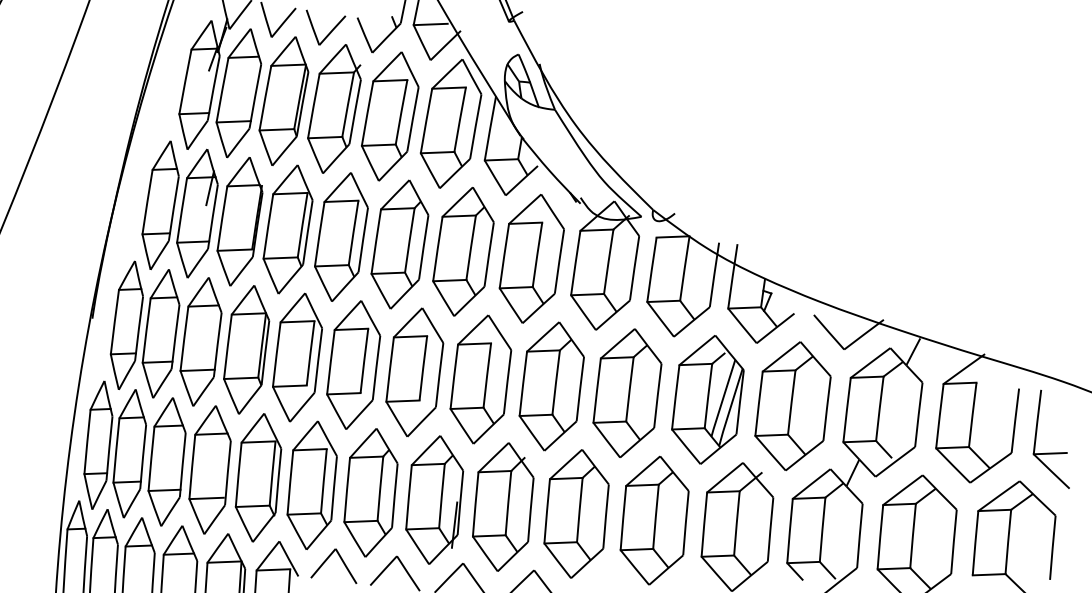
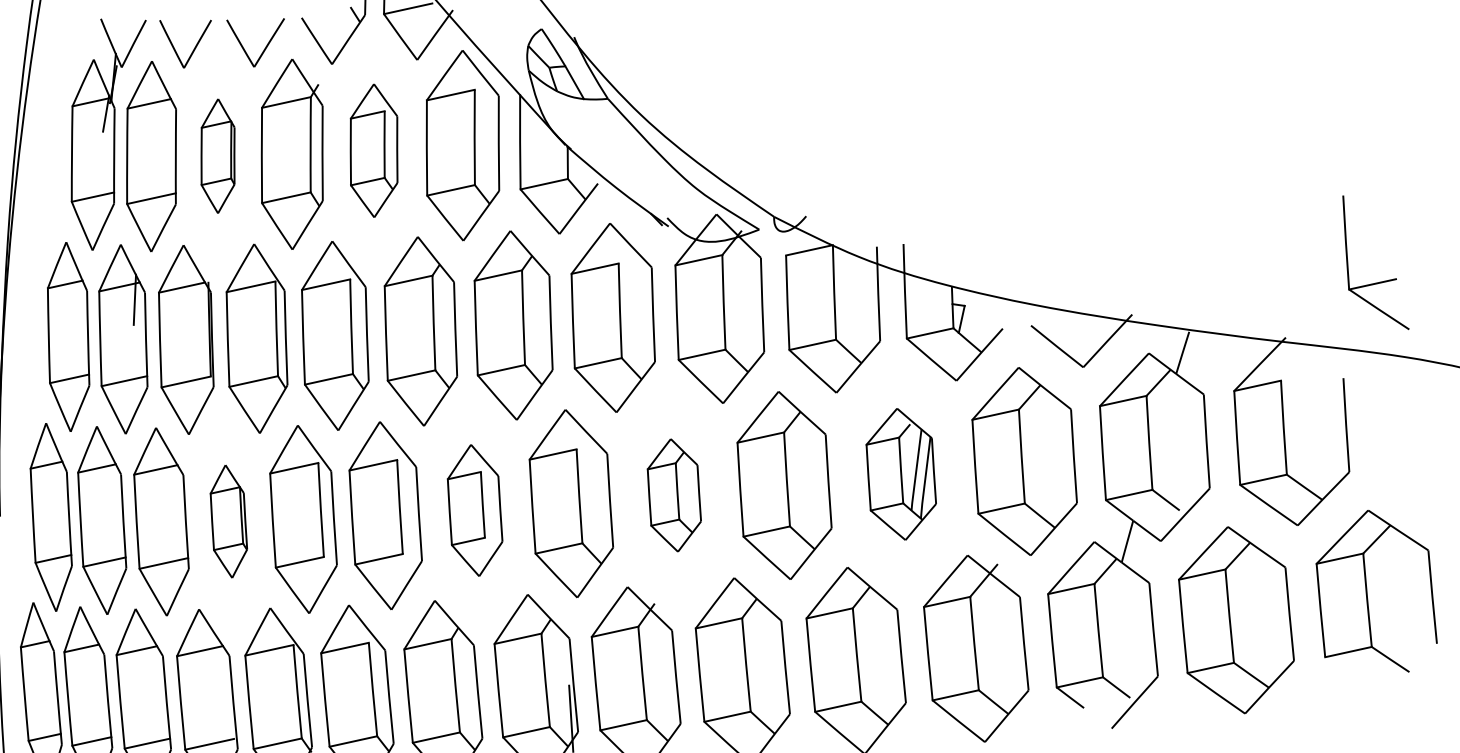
part: (283, 100) -> (217, 155), size x0.6
part: (390, 116) -> (374, 150), size x0.7
part: (246, 349) -> (228, 521), size x0.6
part: (414, 372) -> (474, 510), size x0.7
part: (551, 386) -> (674, 495), size x0.6
part: (707, 399) -> (900, 473), size x0.7
part: (1036, 438) -> (1349, 266), moved

